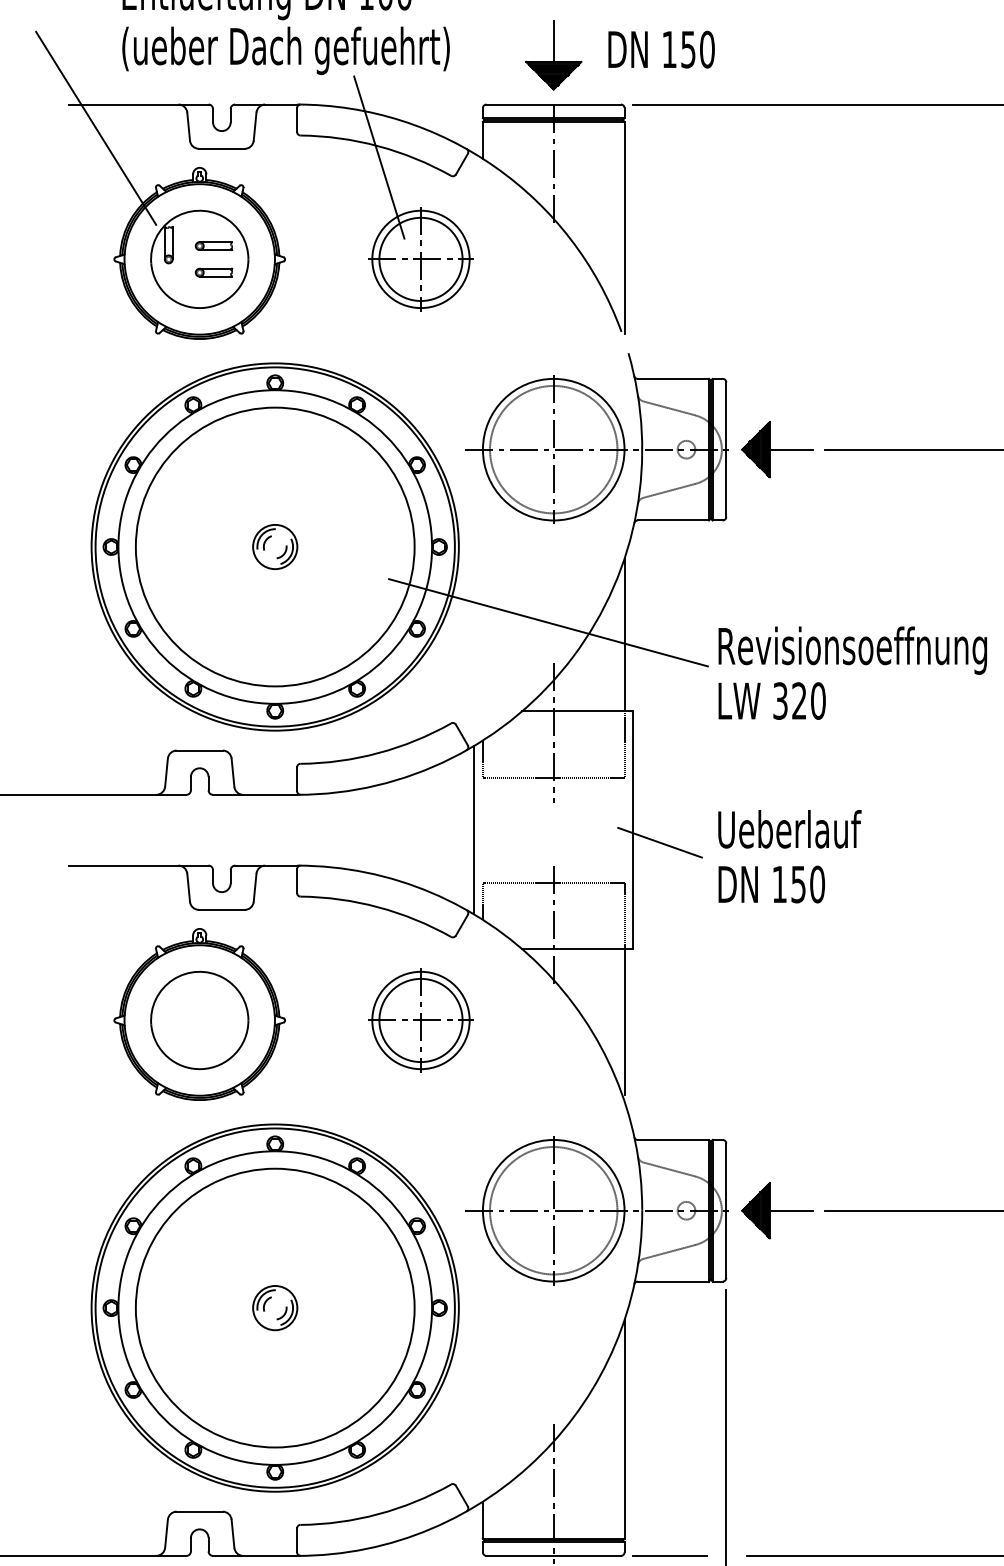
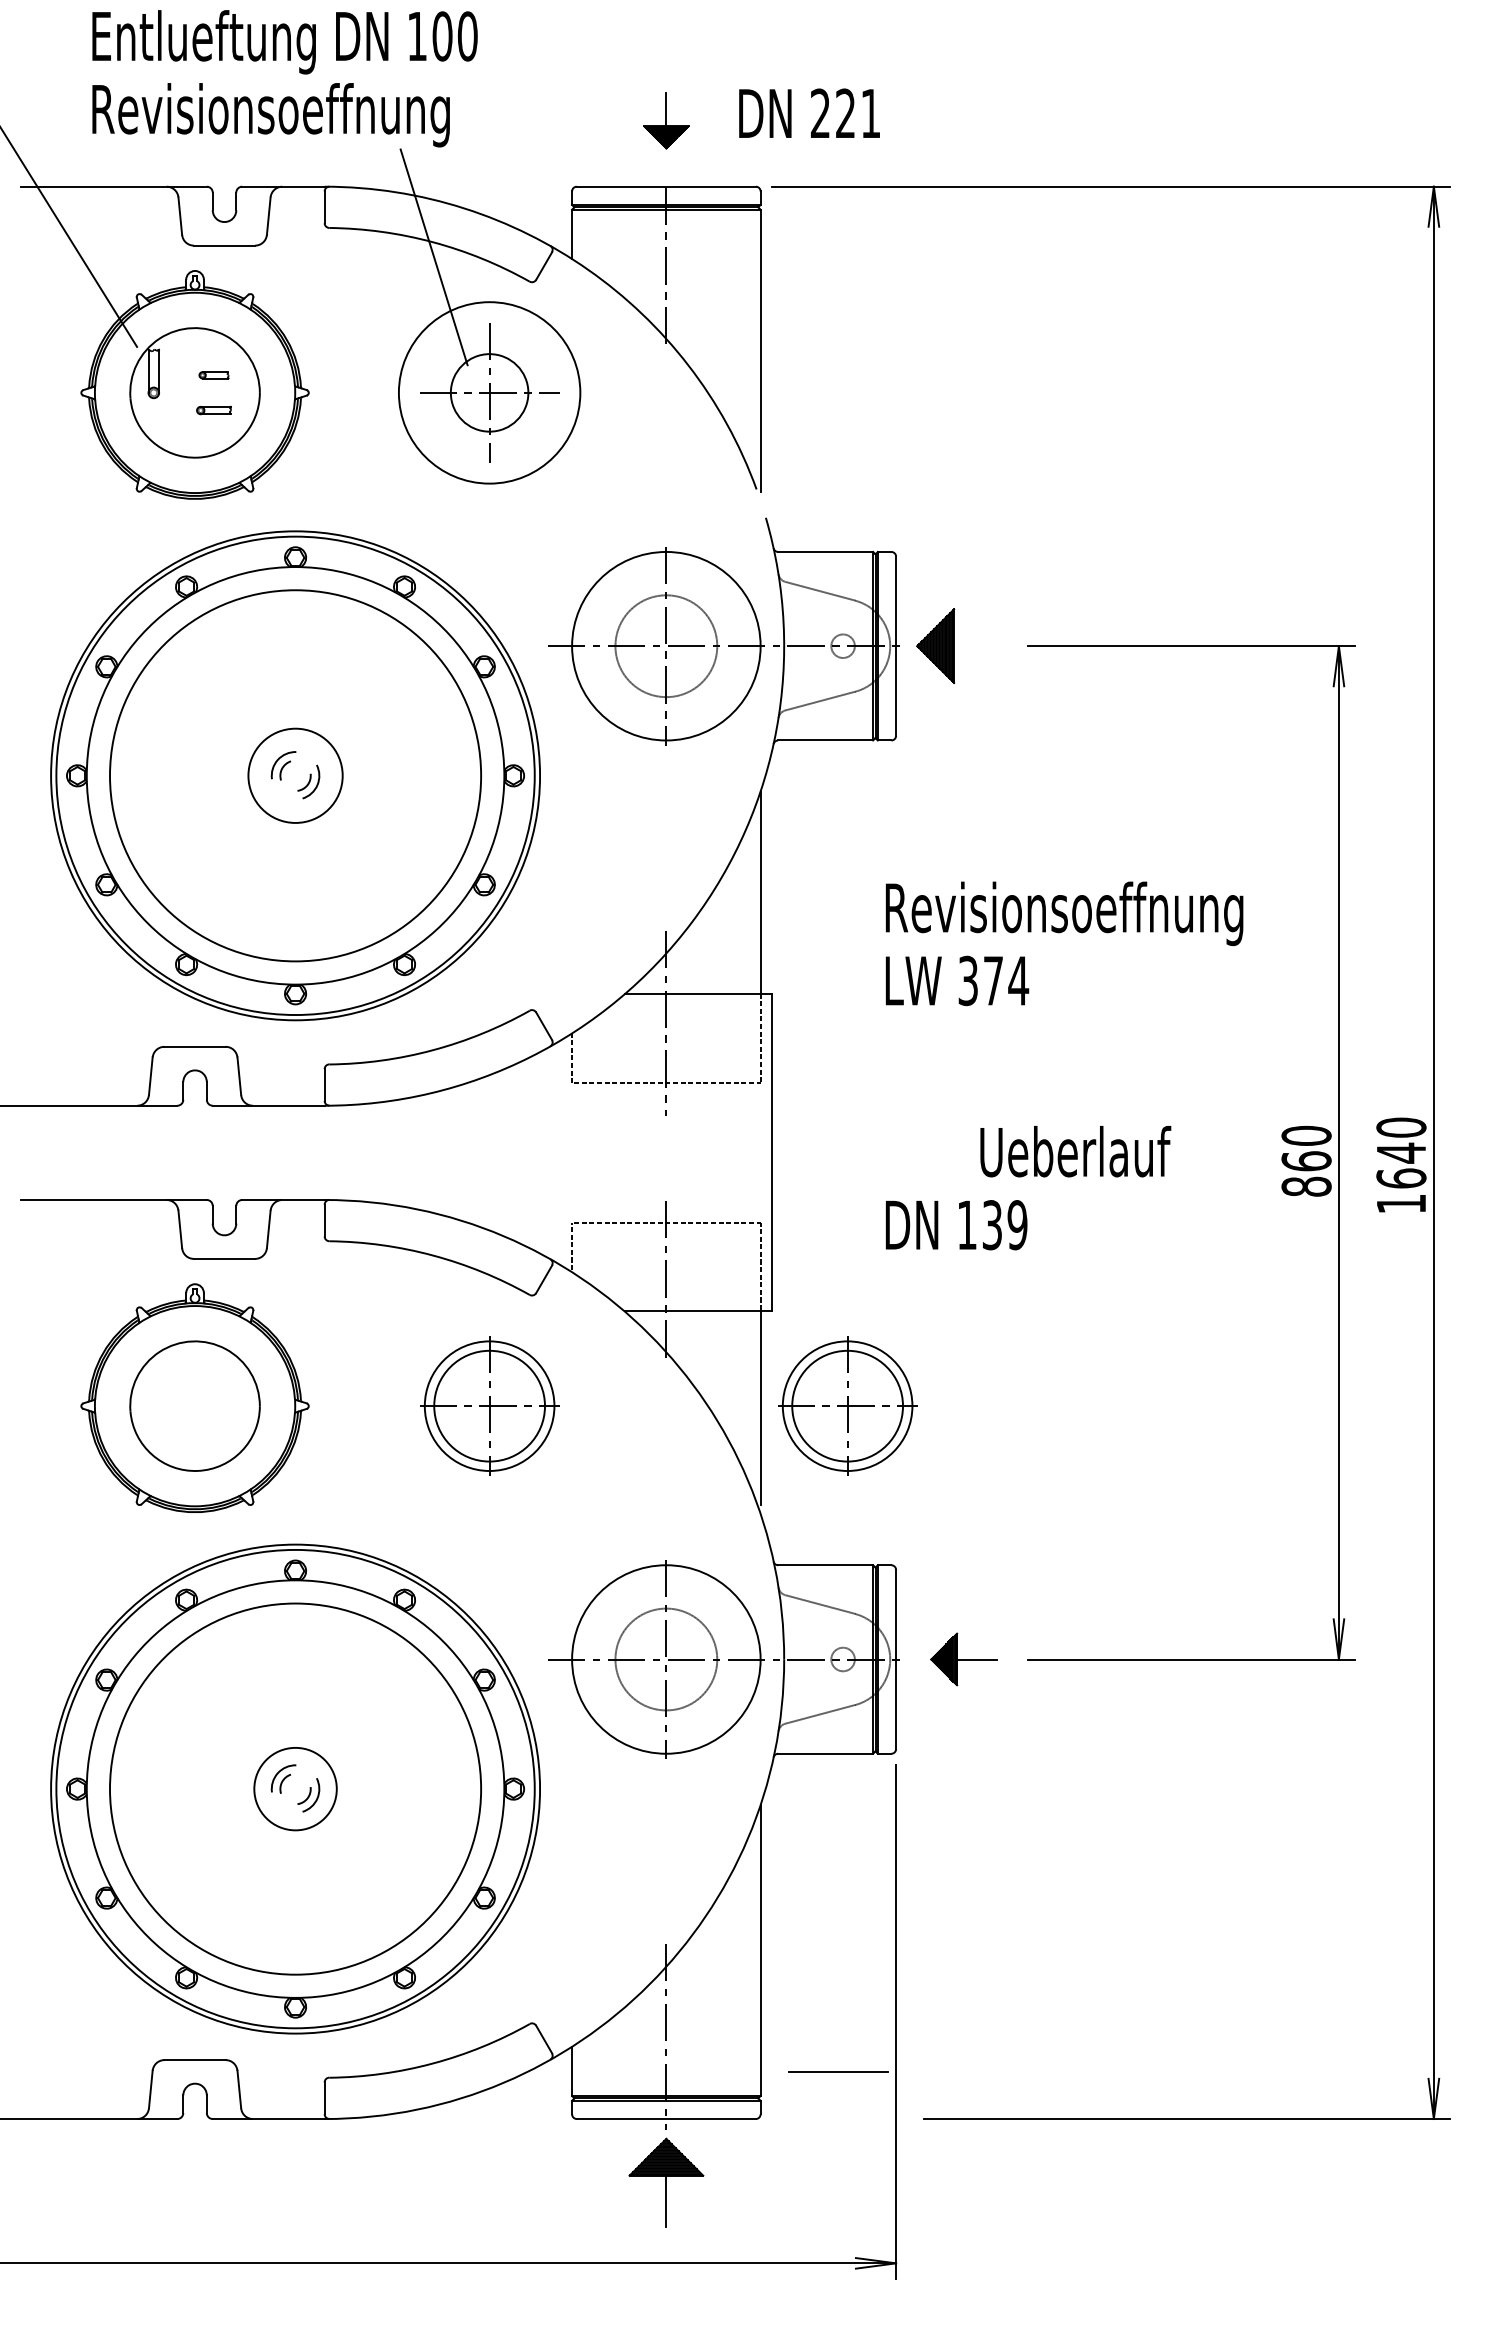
text: (688, 49) -> (845, 113), 150 -> 221
text: (285, 51) -> (309, 115), (ueber Dach gefuehrt) -> Revisionsoeffnung
part: (553, 54) -> (666, 120), size x0.6
part: (213, 246) -> (213, 375), size x0.6
circle: (420, 259) -> (489, 392), size x0.7
circle: (420, 259) -> (489, 392), size x1.4
part: (213, 272) -> (213, 410), size x0.7
circle: (553, 449) -> (666, 646), size x0.6
line: (791, 449) -> (982, 646), removed
circle: (275, 546) -> (295, 775), size x1.6
line: (548, 622) -> (659, 876), removed
text: (809, 700) -> (1006, 980), 320 -> 374
line: (474, 829) -> (560, 1152), removed
text: (789, 829) -> (1075, 1151), moved
line: (659, 842) -> (807, 1169), removed
text: (808, 884) -> (1005, 1225), 150 -> 139
part: (689, 1019) -> (847, 1405), added
circle: (553, 1210) -> (666, 1659), size x0.6
part: (776, 1210) -> (963, 1659), size x0.7
circle: (275, 1307) -> (295, 1788), size x1.4
line: (670, 1555) -> (838, 2071), moved

